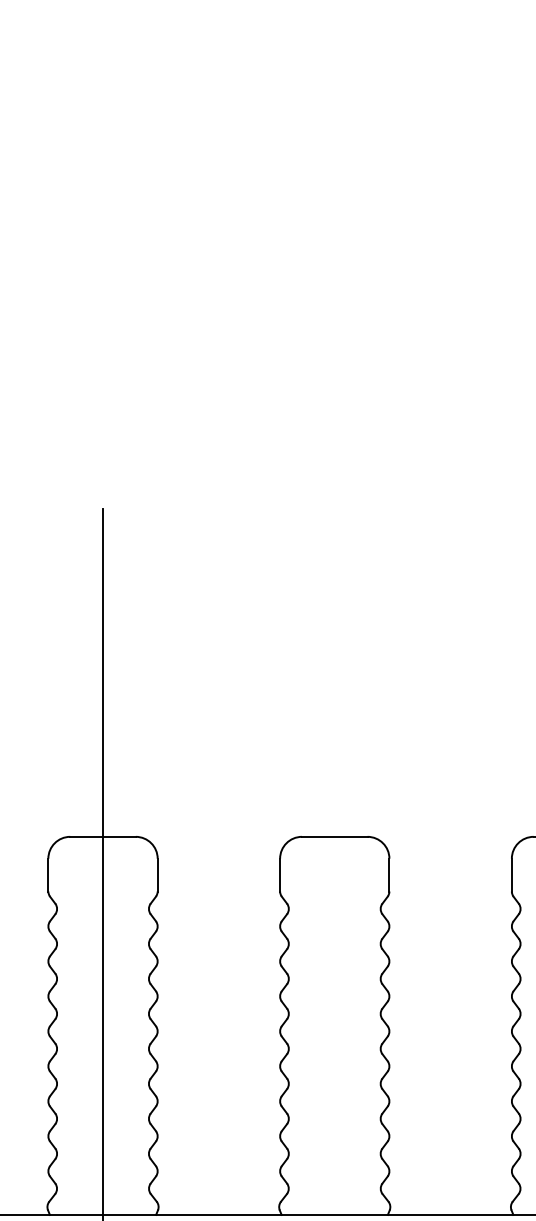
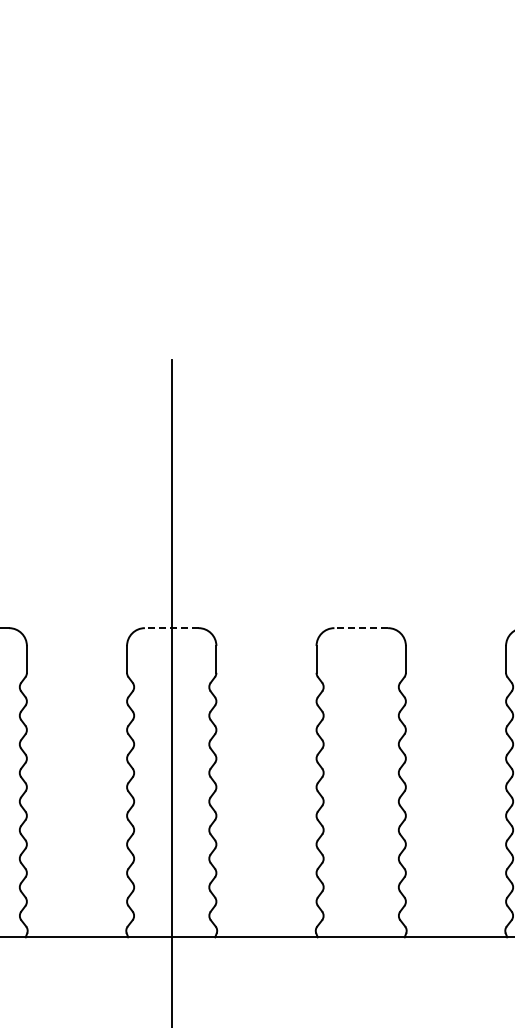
line: (102, 837) -> (171, 628), solid -> dashed
line: (335, 837) -> (361, 628), solid -> dashed

